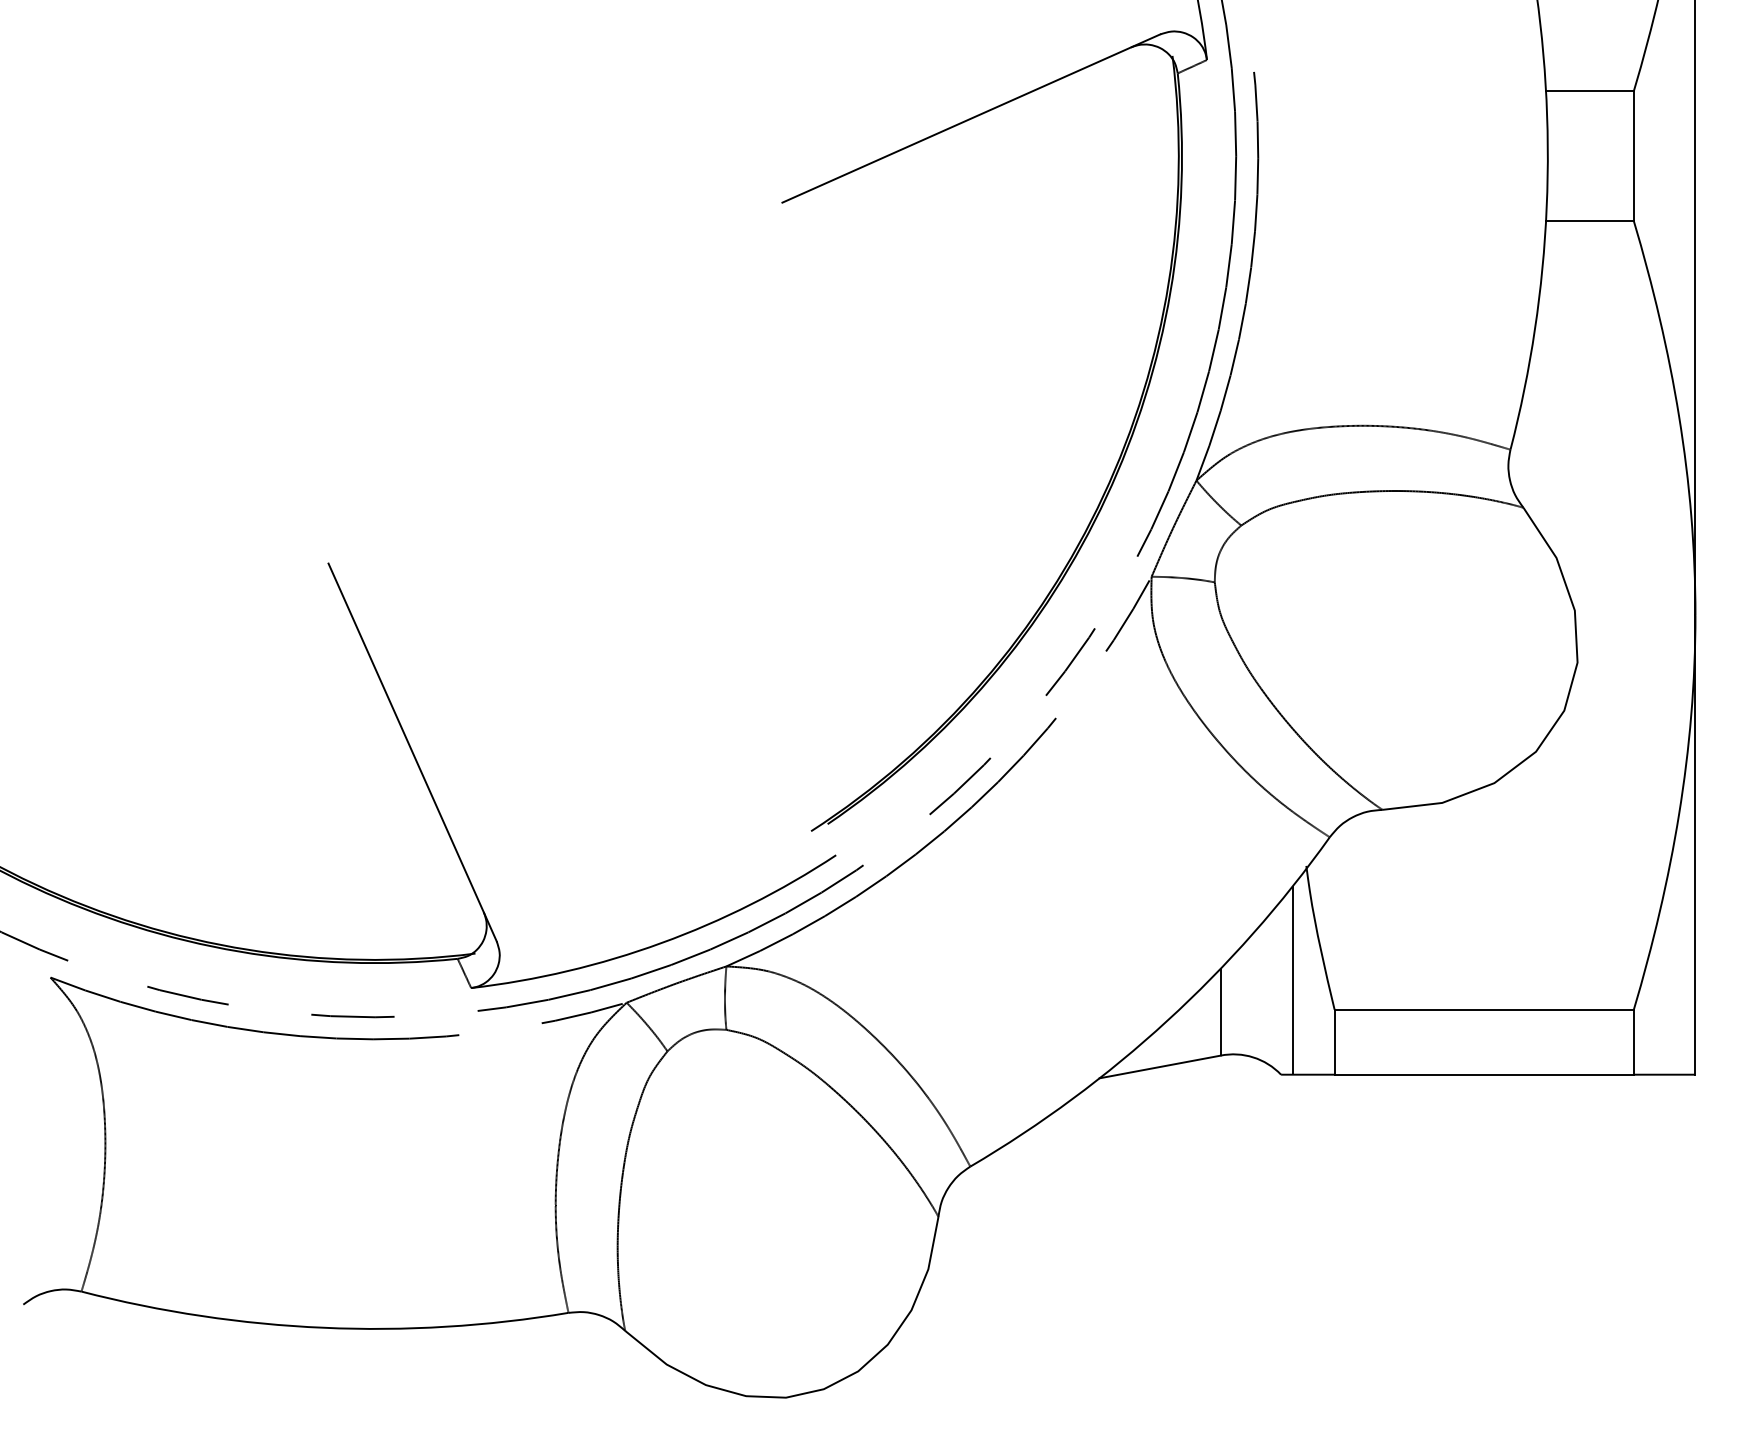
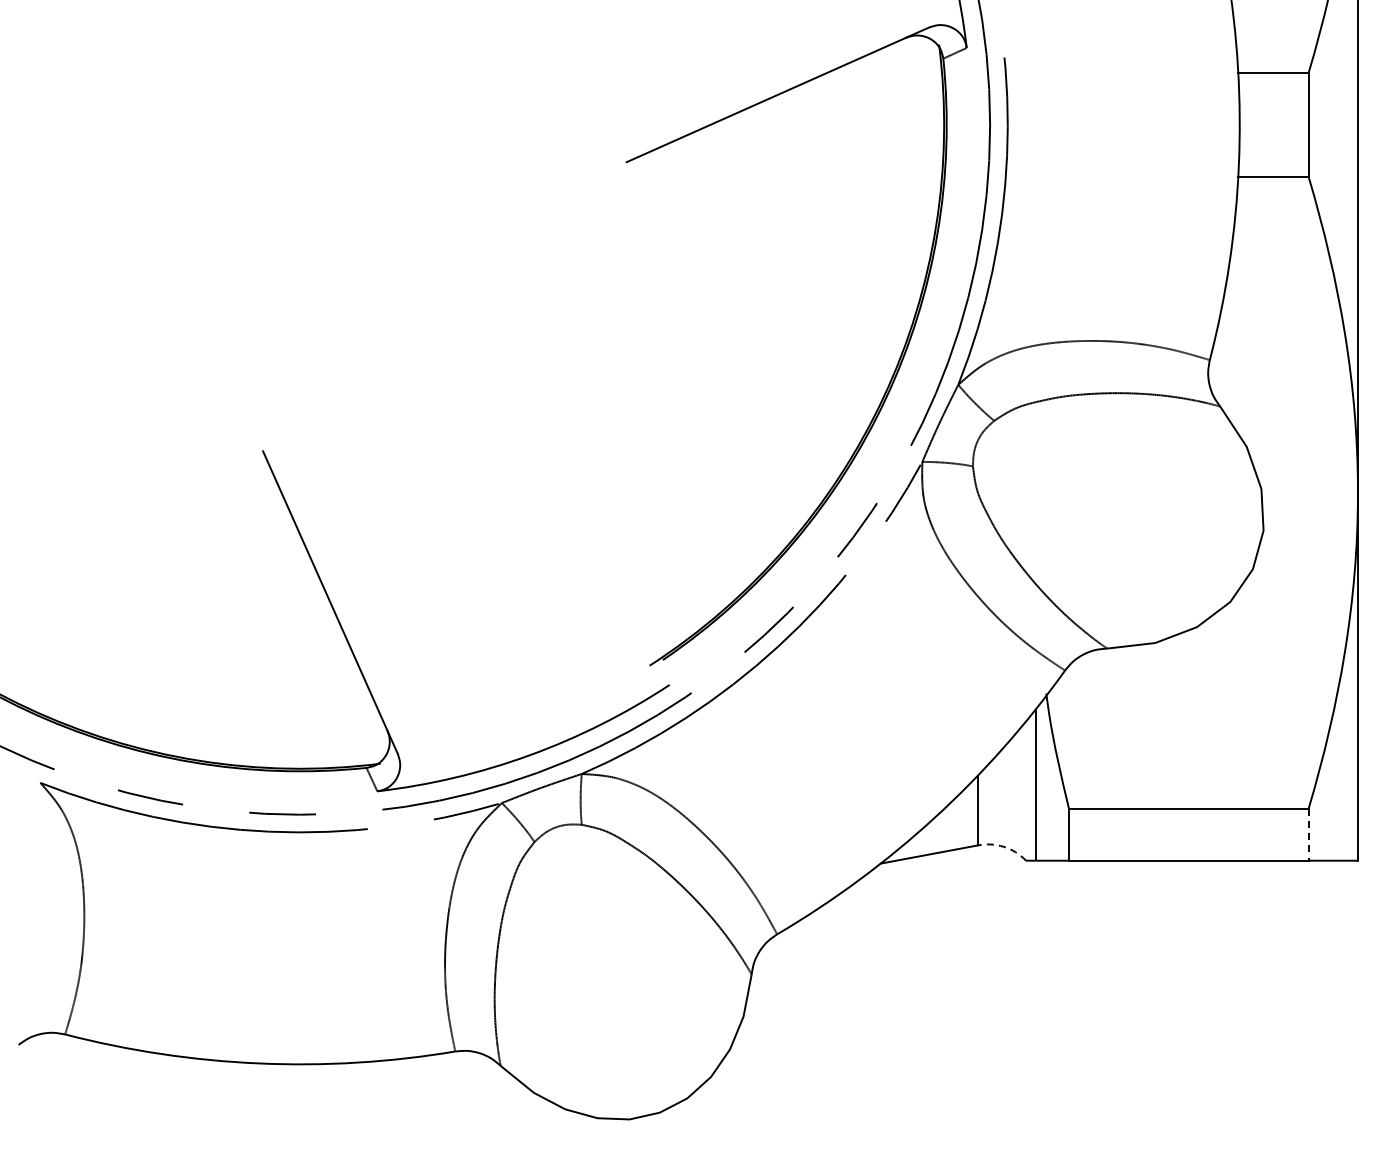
line: (1633, 1043) -> (1308, 835), solid -> dashed
arc: (1252, 1056) -> (1003, 846), solid -> dashed

